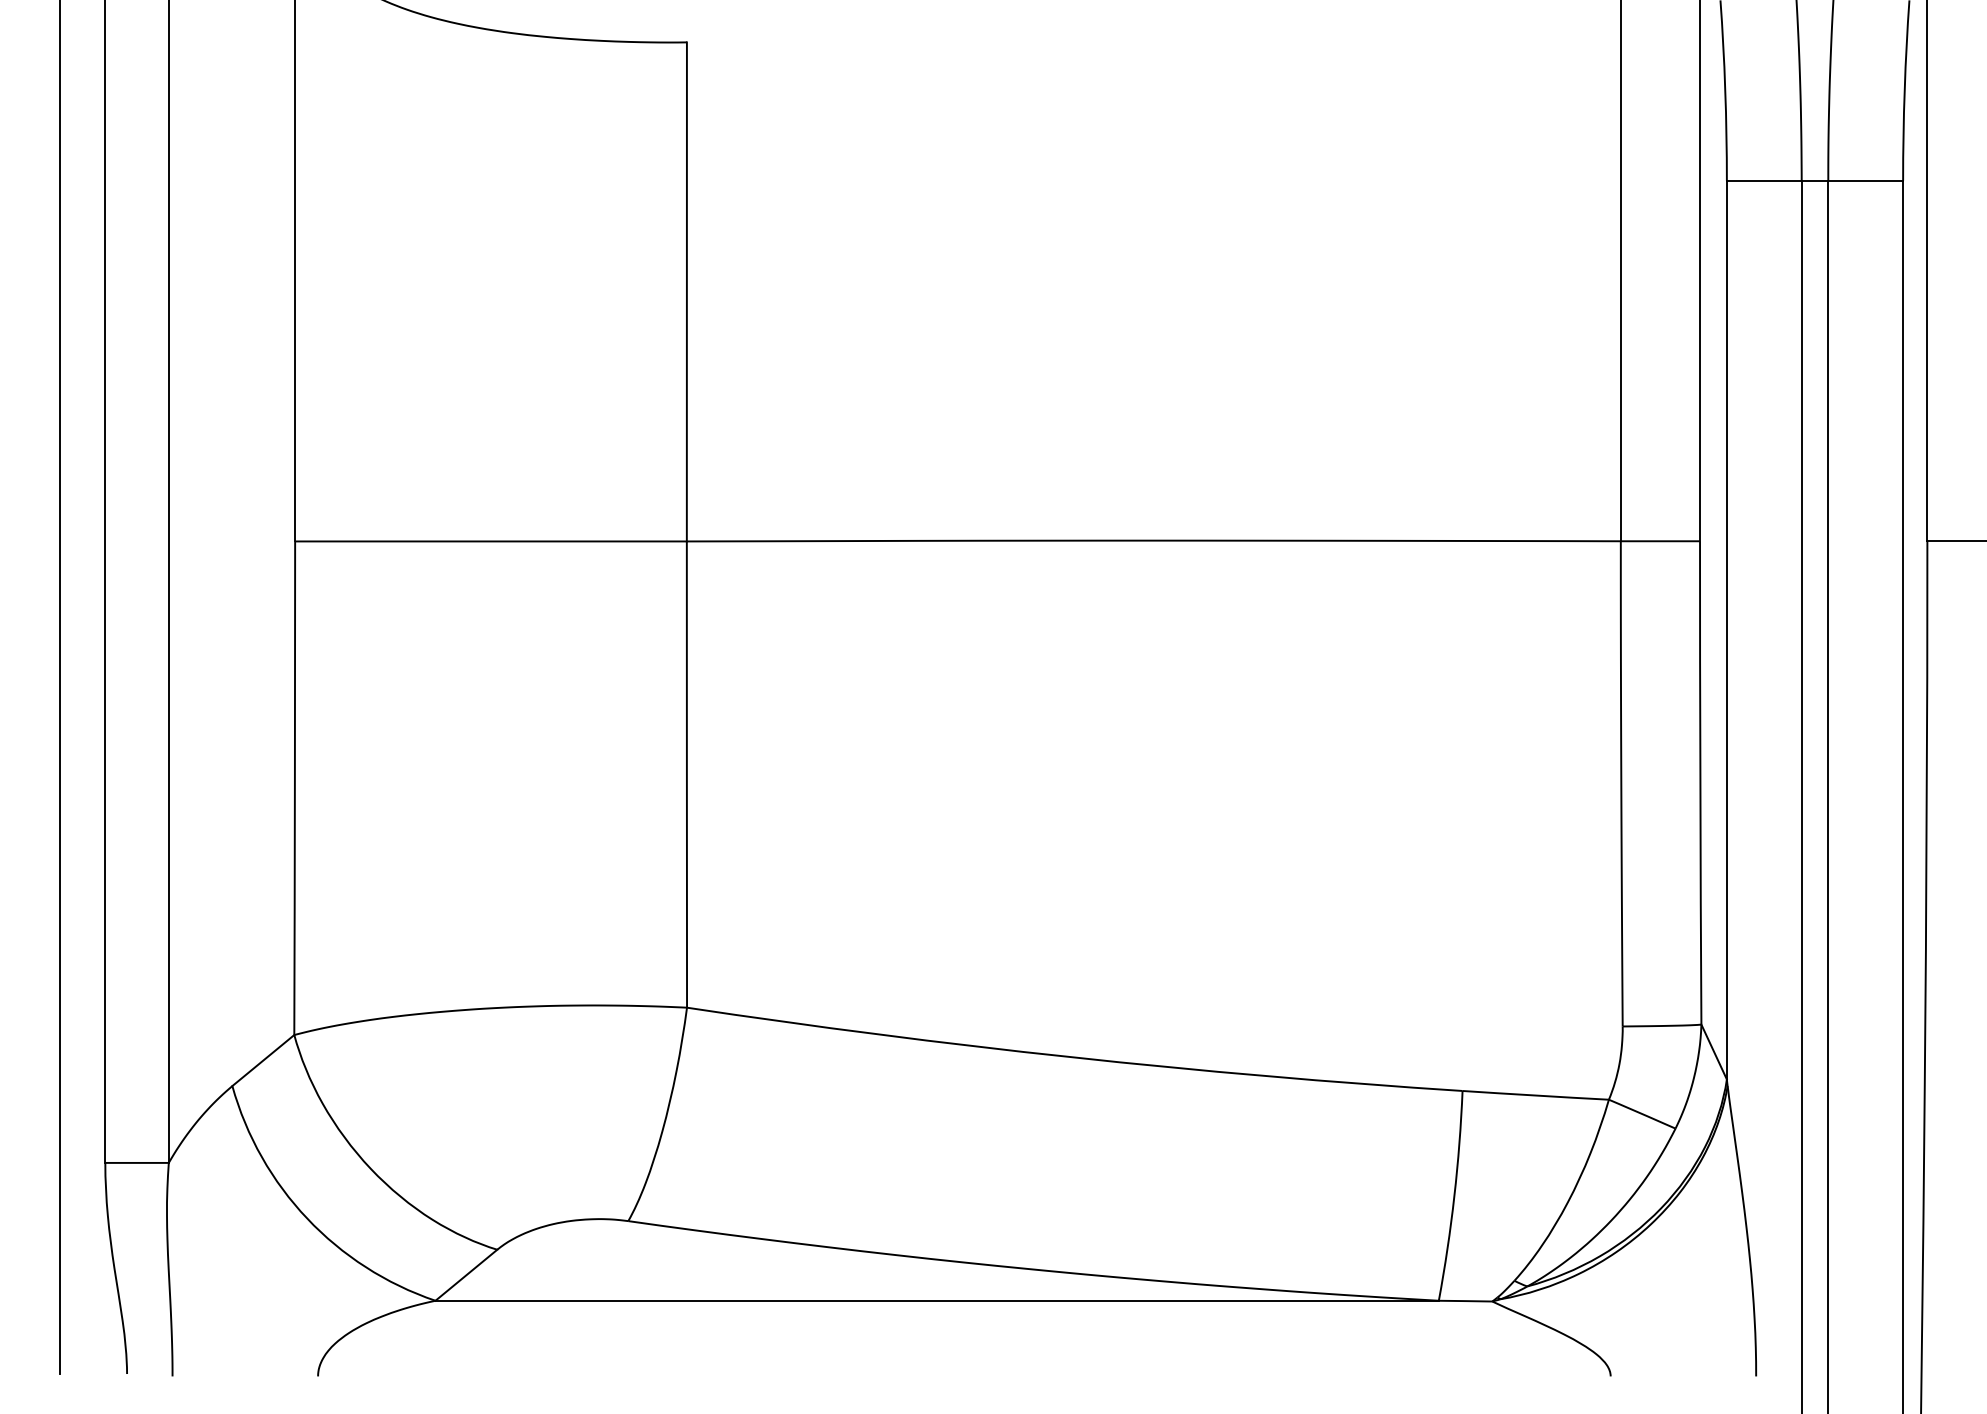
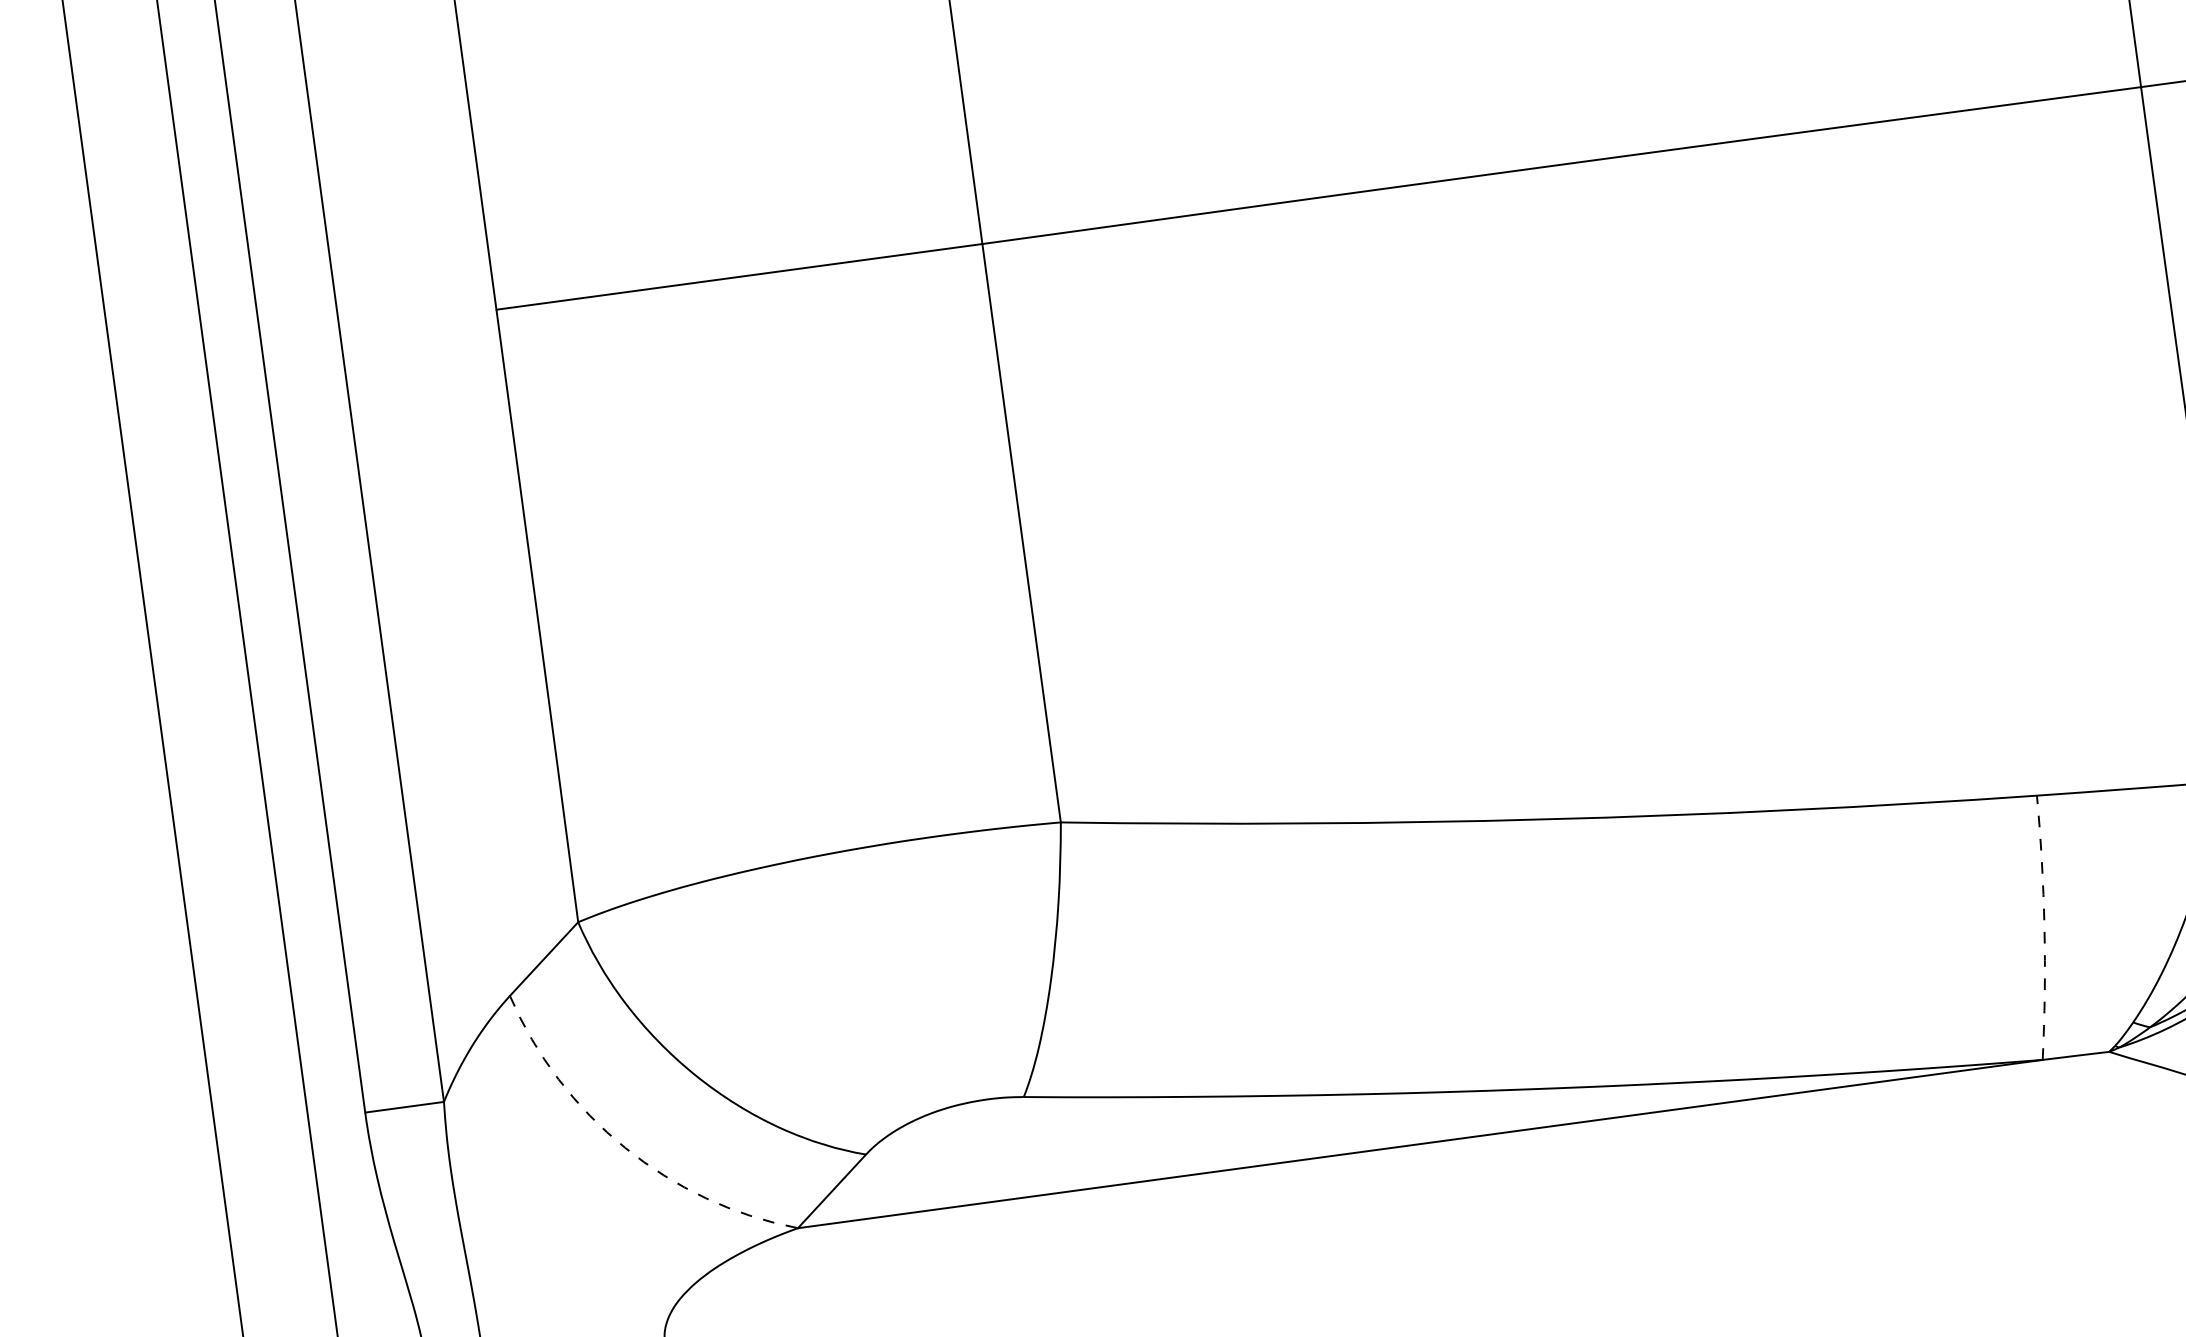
arc: (1454, 1196) -> (2044, 927), solid -> dashed
arc: (307, 1218) -> (625, 1147), solid -> dashed

